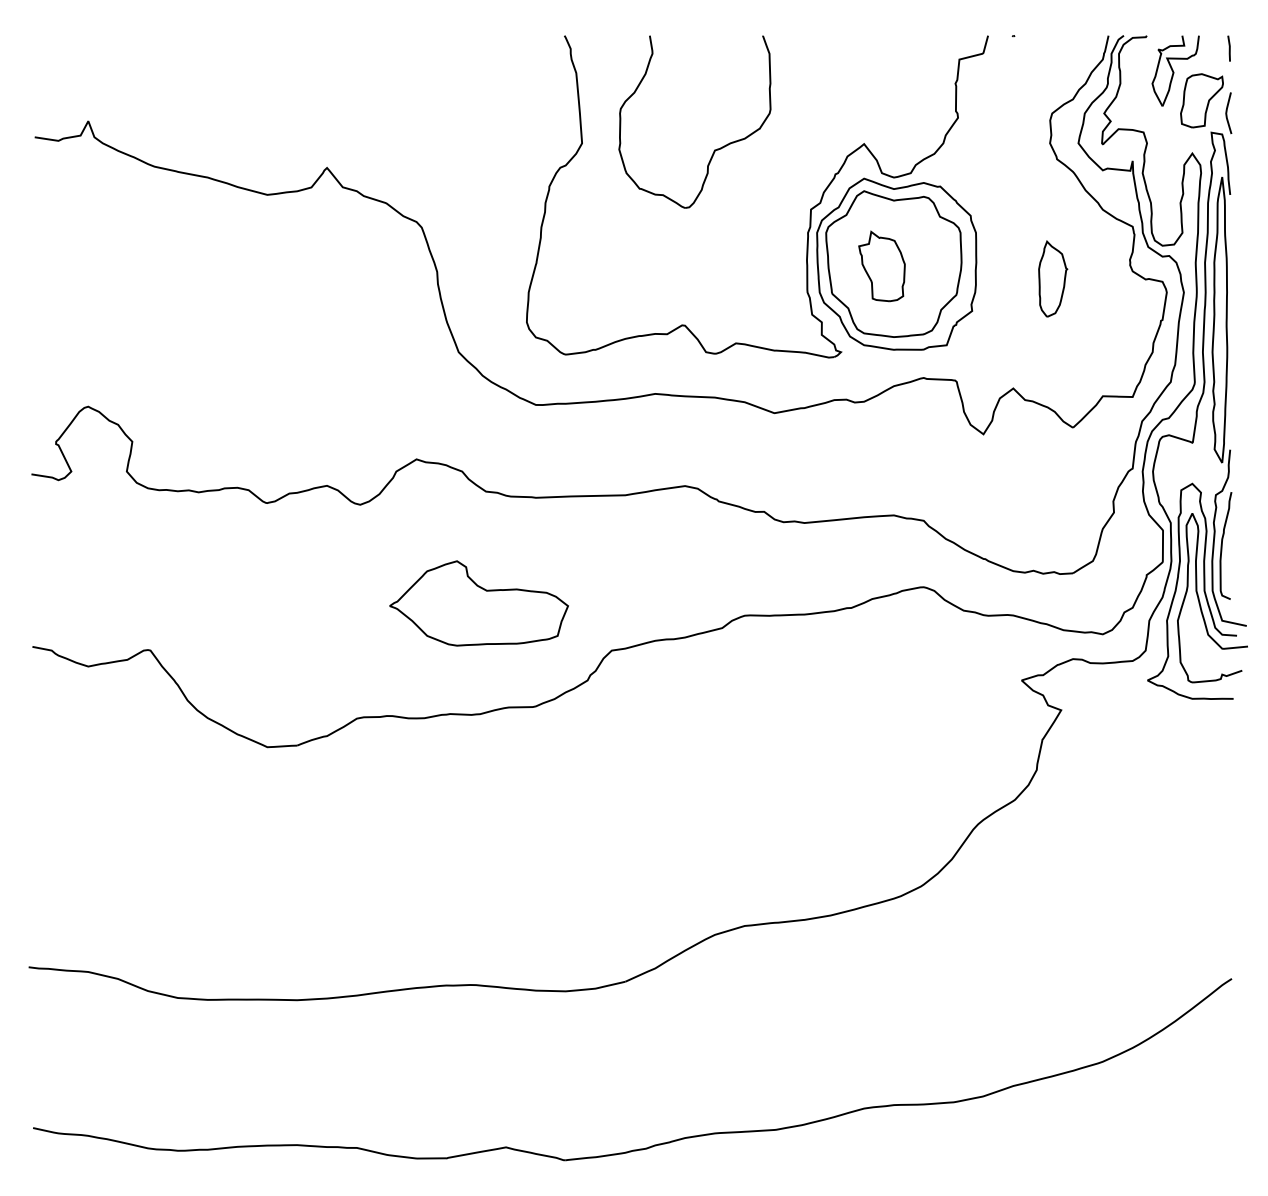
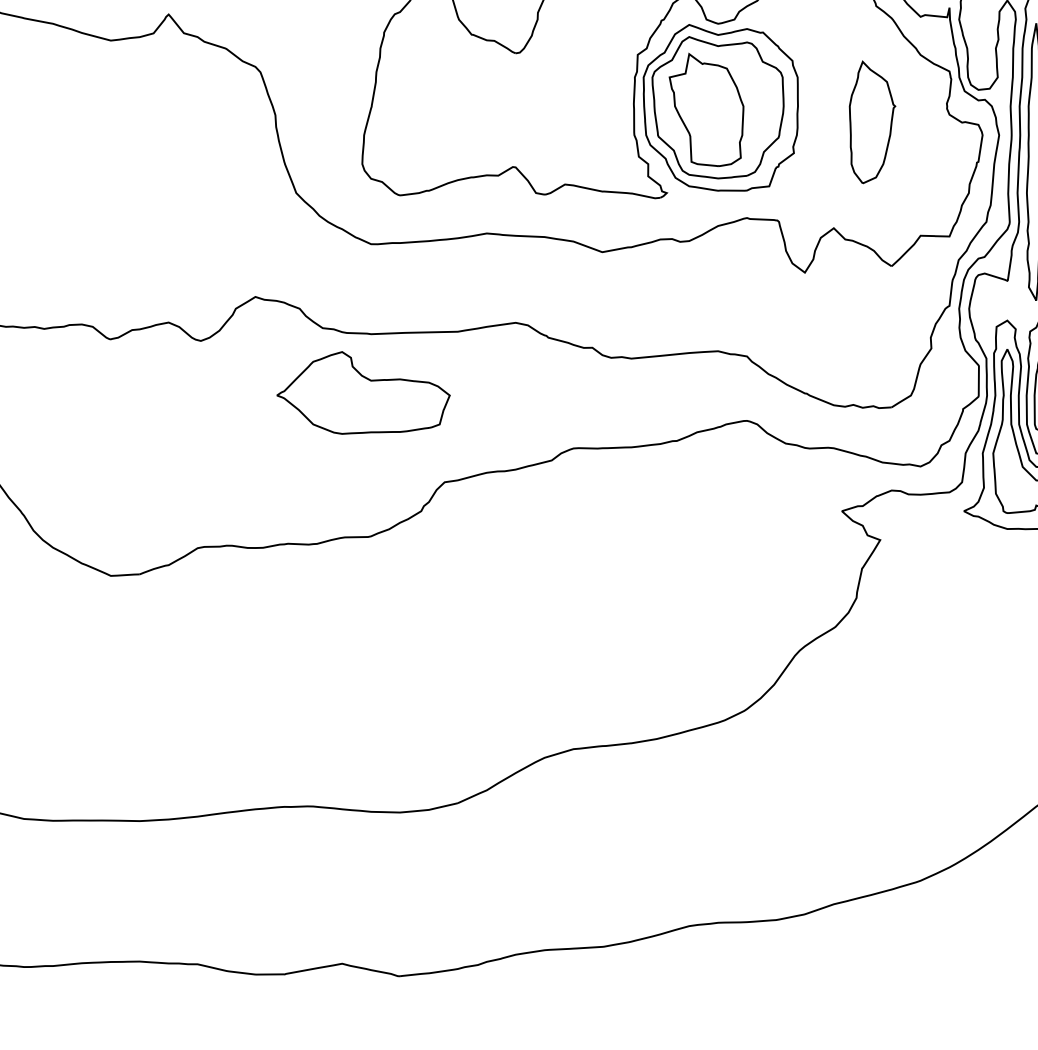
part: (881, 266) -> (706, 110), size x1.67
part: (1052, 278) -> (871, 121), size x1.67
part: (478, 603) -> (362, 393), moved

